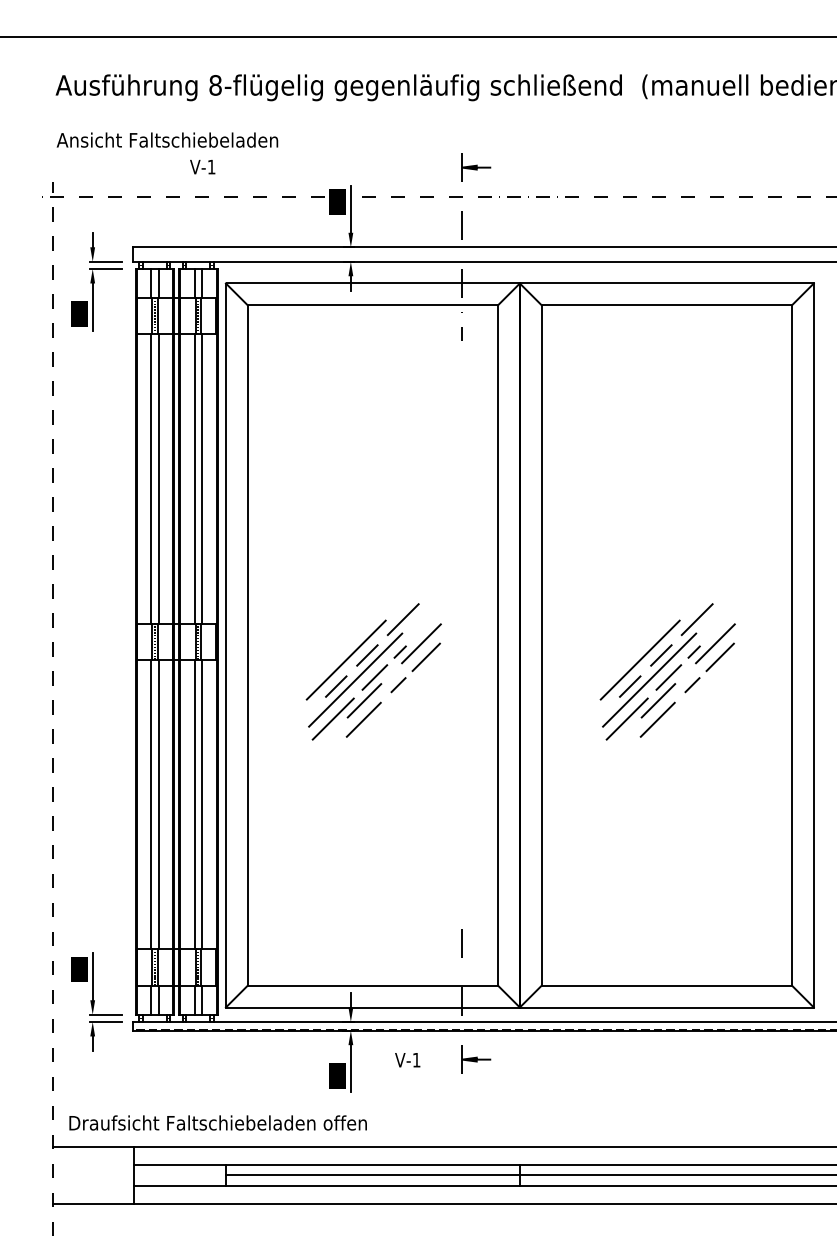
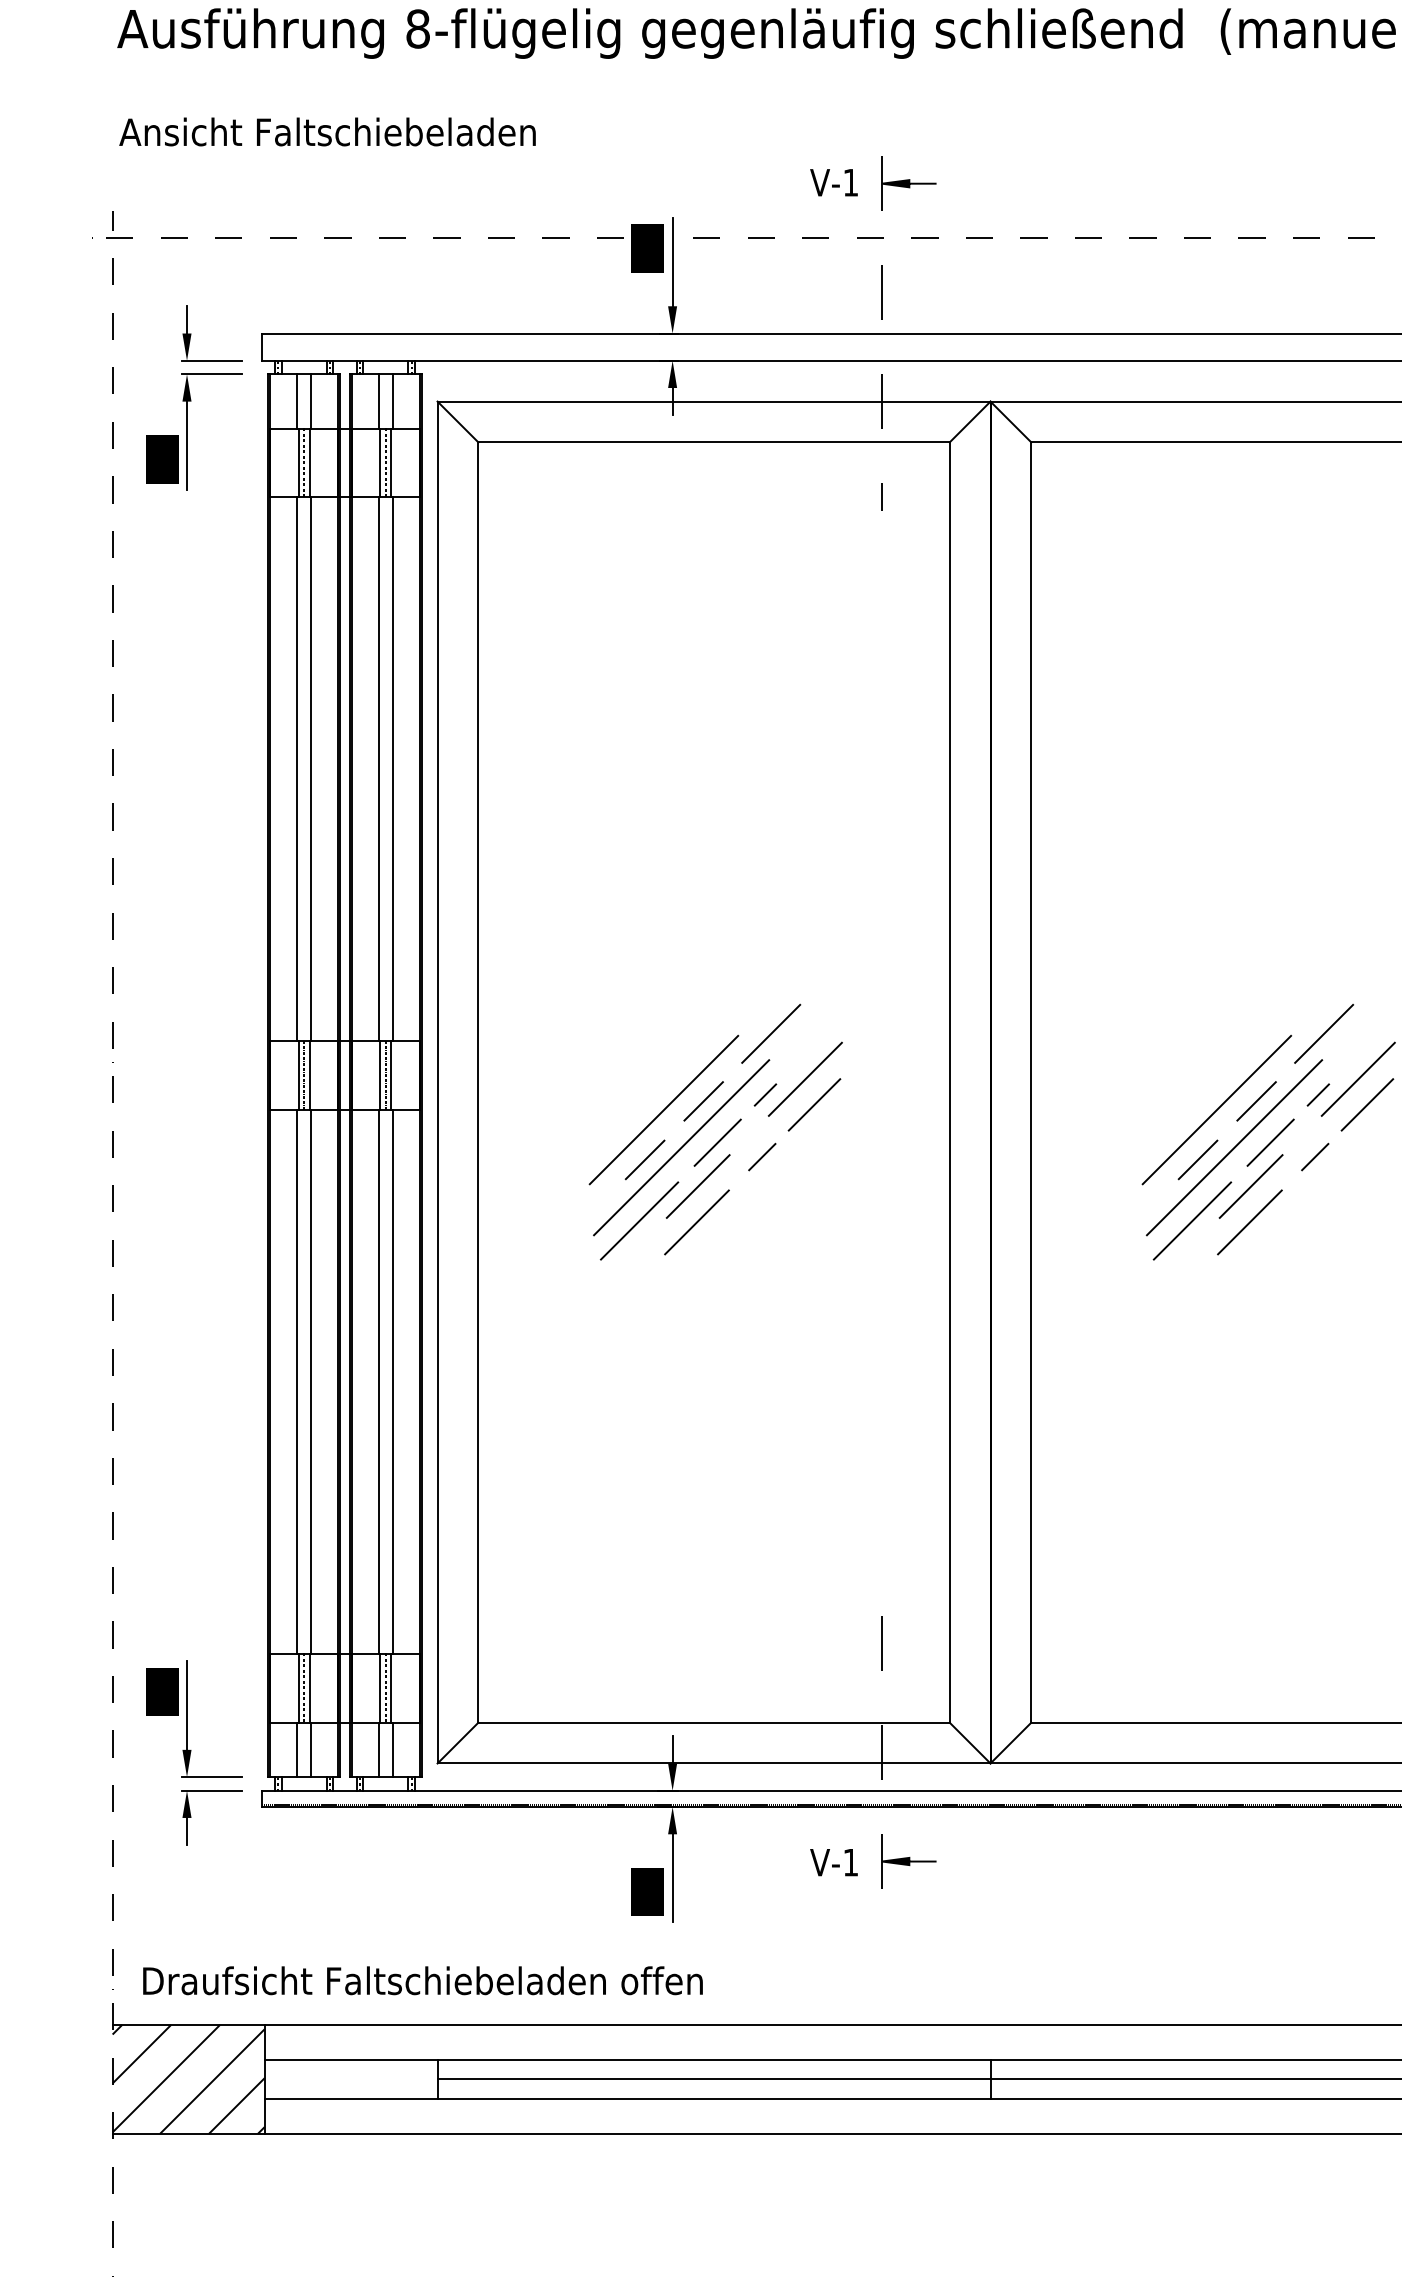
text: (202, 167) -> (833, 183), moved
text: (407, 1060) -> (833, 1863), moved
hatch: (93, 1175) -> (188, 2079), added

